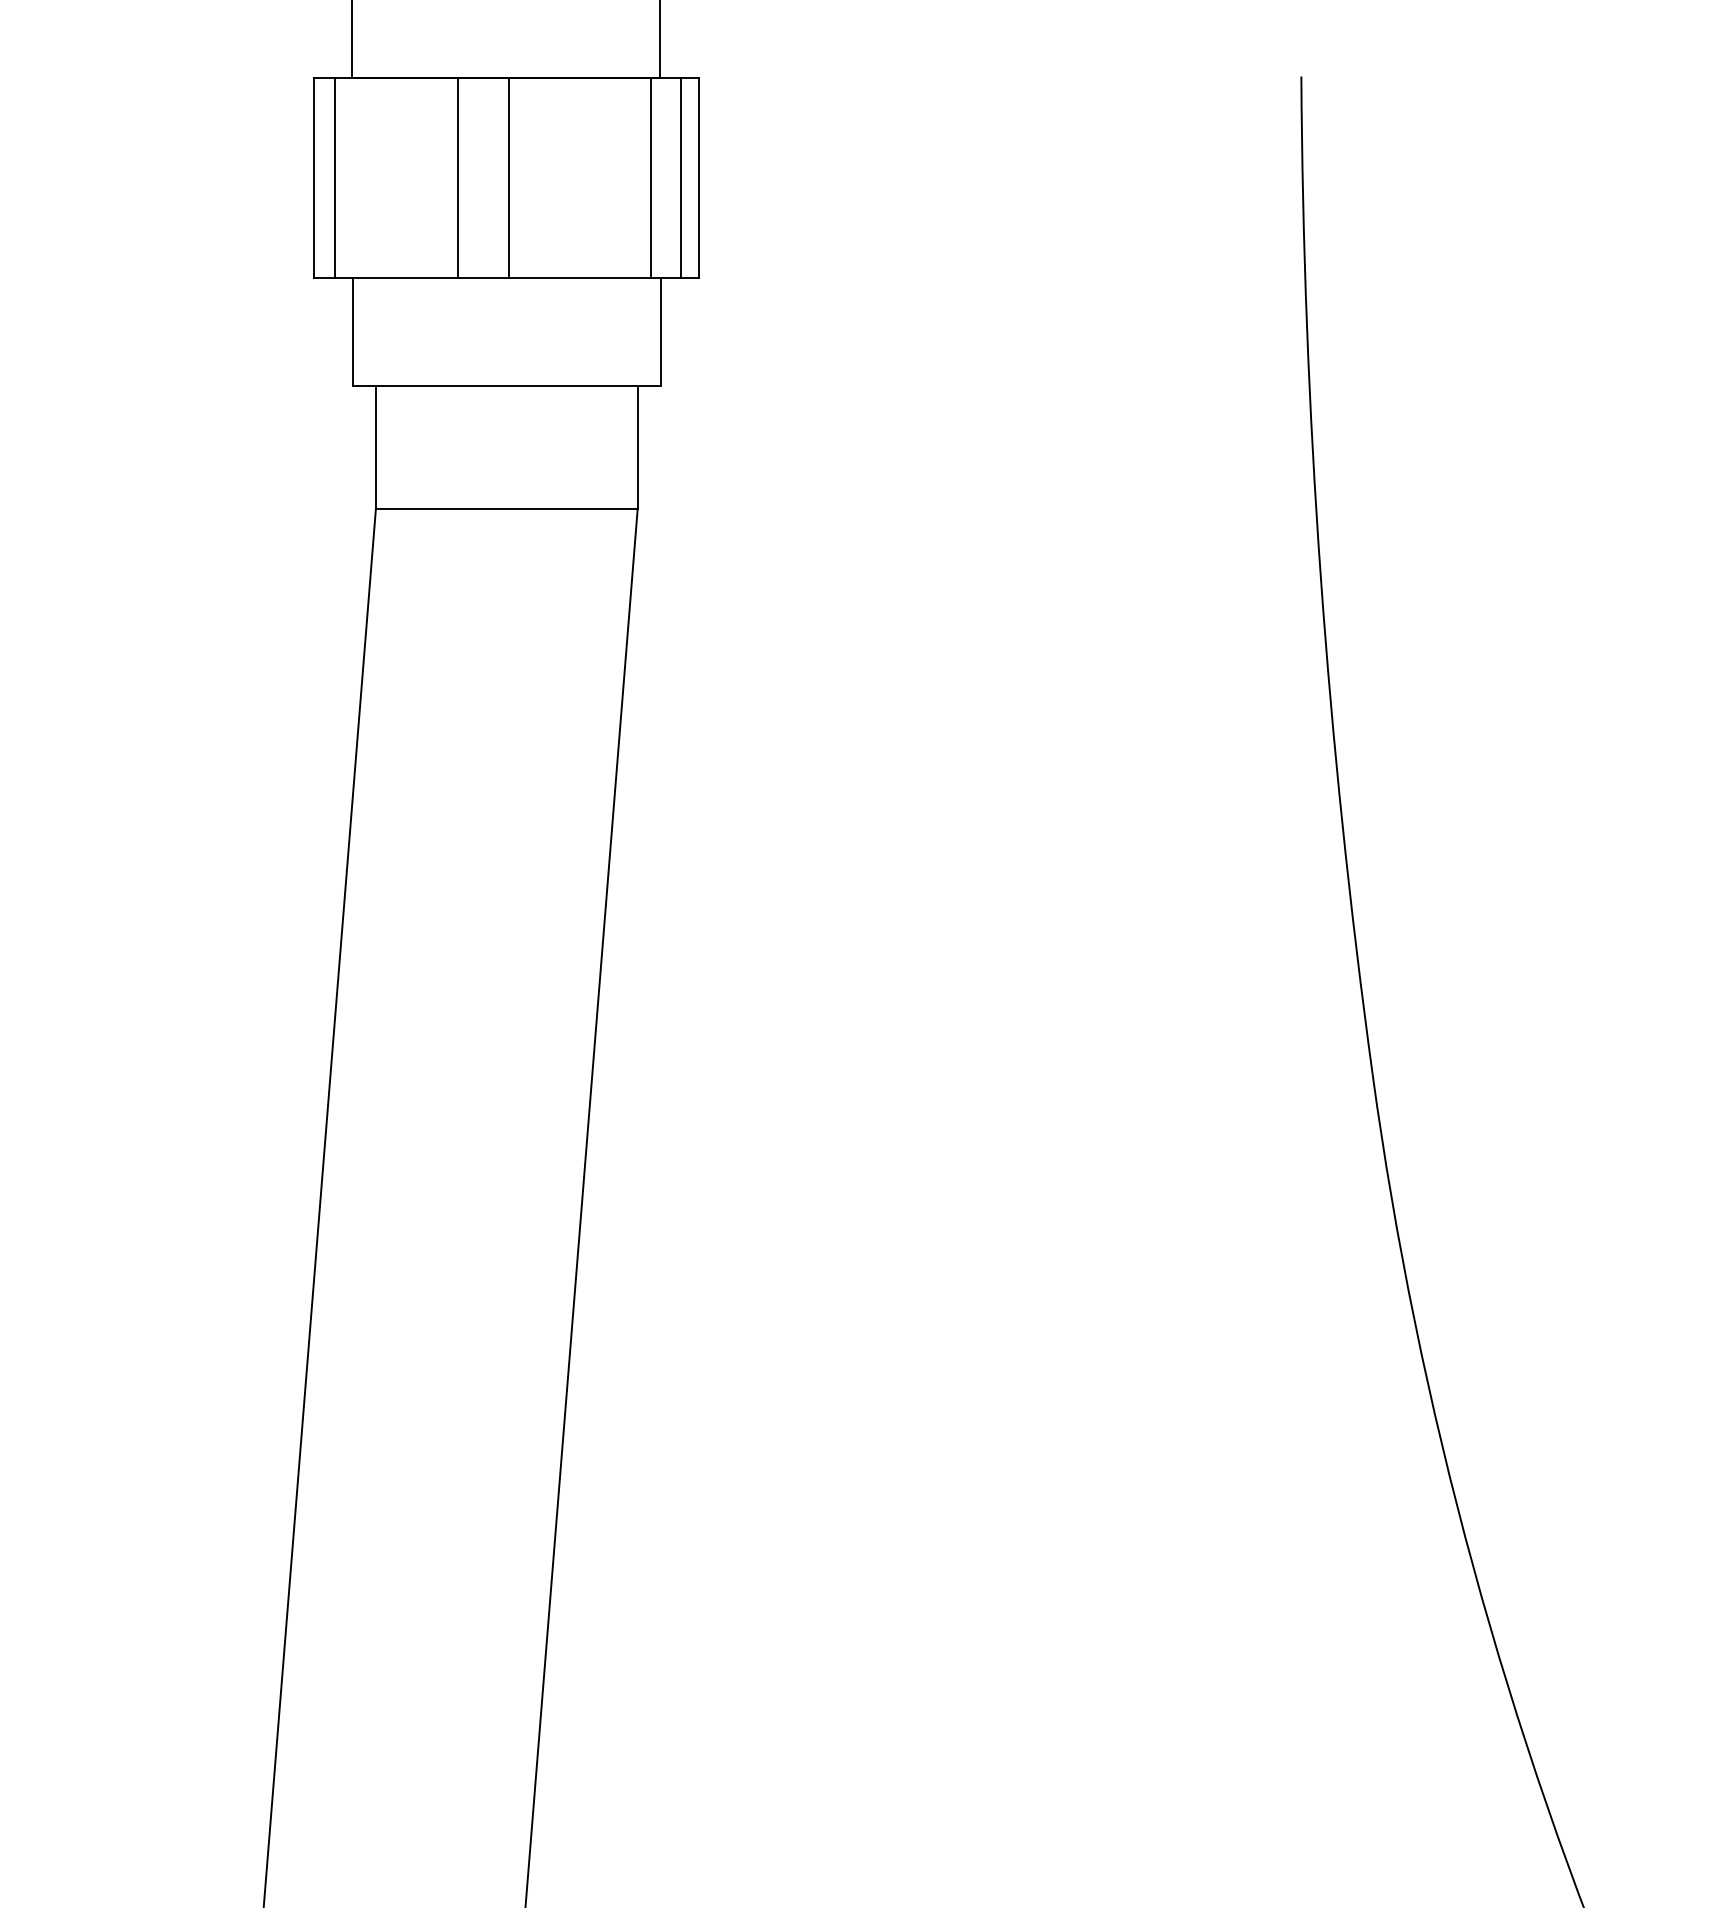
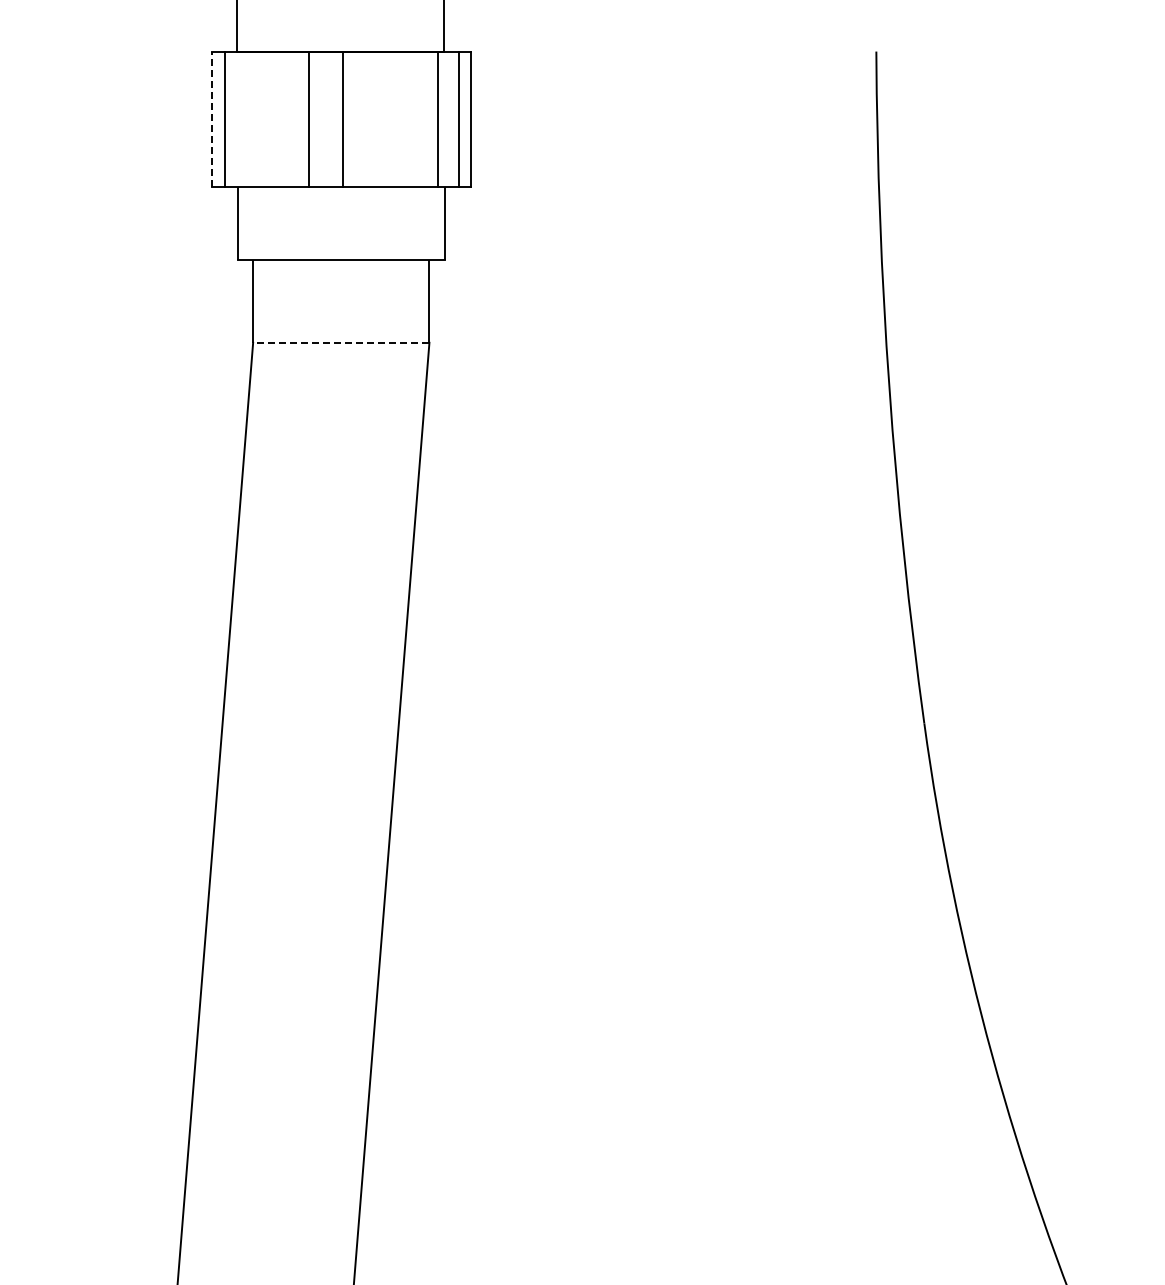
line: (314, 177) -> (211, 119), solid -> dashed
line: (505, 508) -> (340, 342), solid -> dashed

